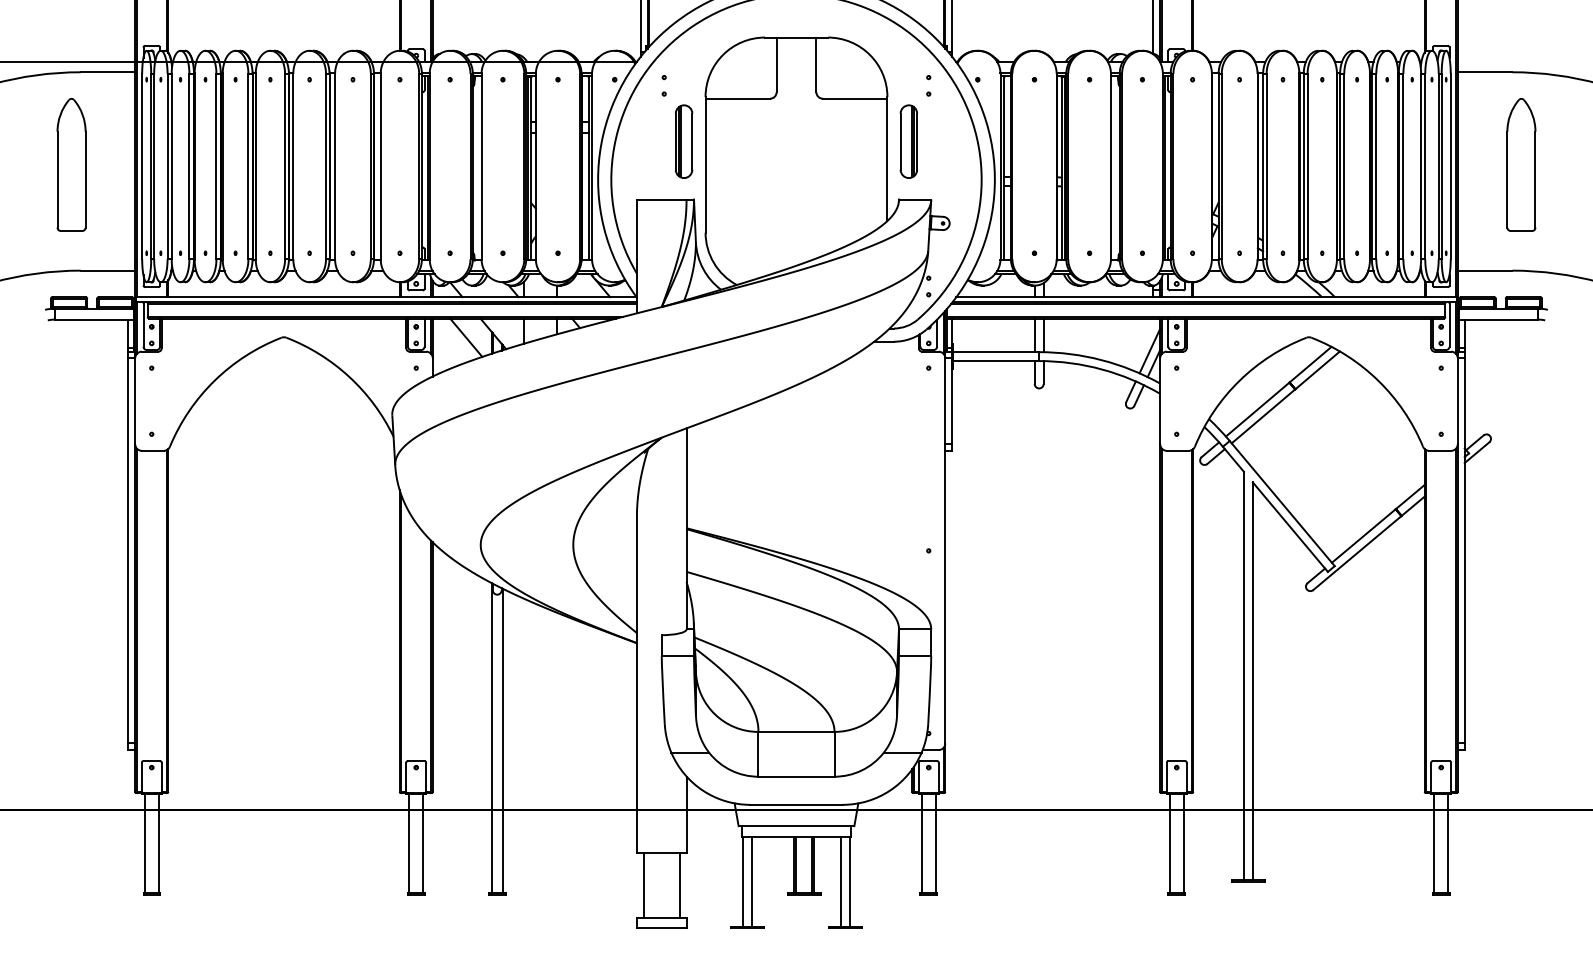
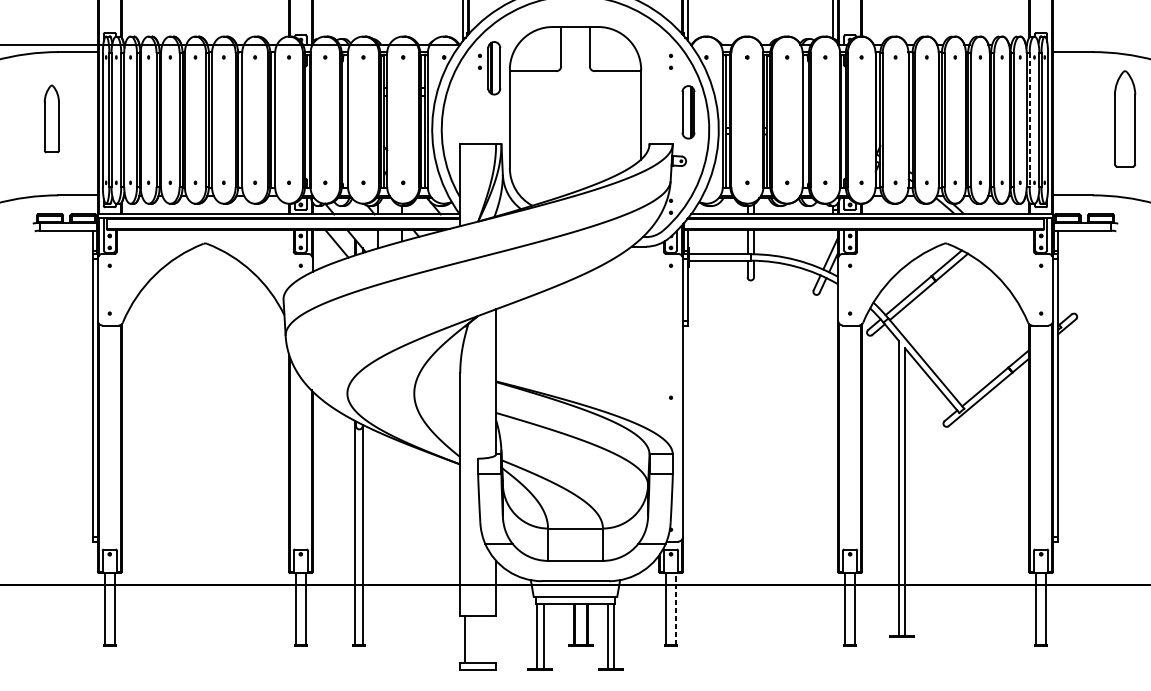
part: (684, 141) -> (494, 68), moved
part: (908, 141) -> (688, 112), moved
part: (71, 164) -> (51, 118), size x0.7
part: (1521, 164) -> (1125, 118), moved
line: (1425, 166) -> (1029, 120), solid -> dashed
line: (935, 843) -> (675, 609), solid -> dashed
line: (679, 884) -> (490, 638), removed

